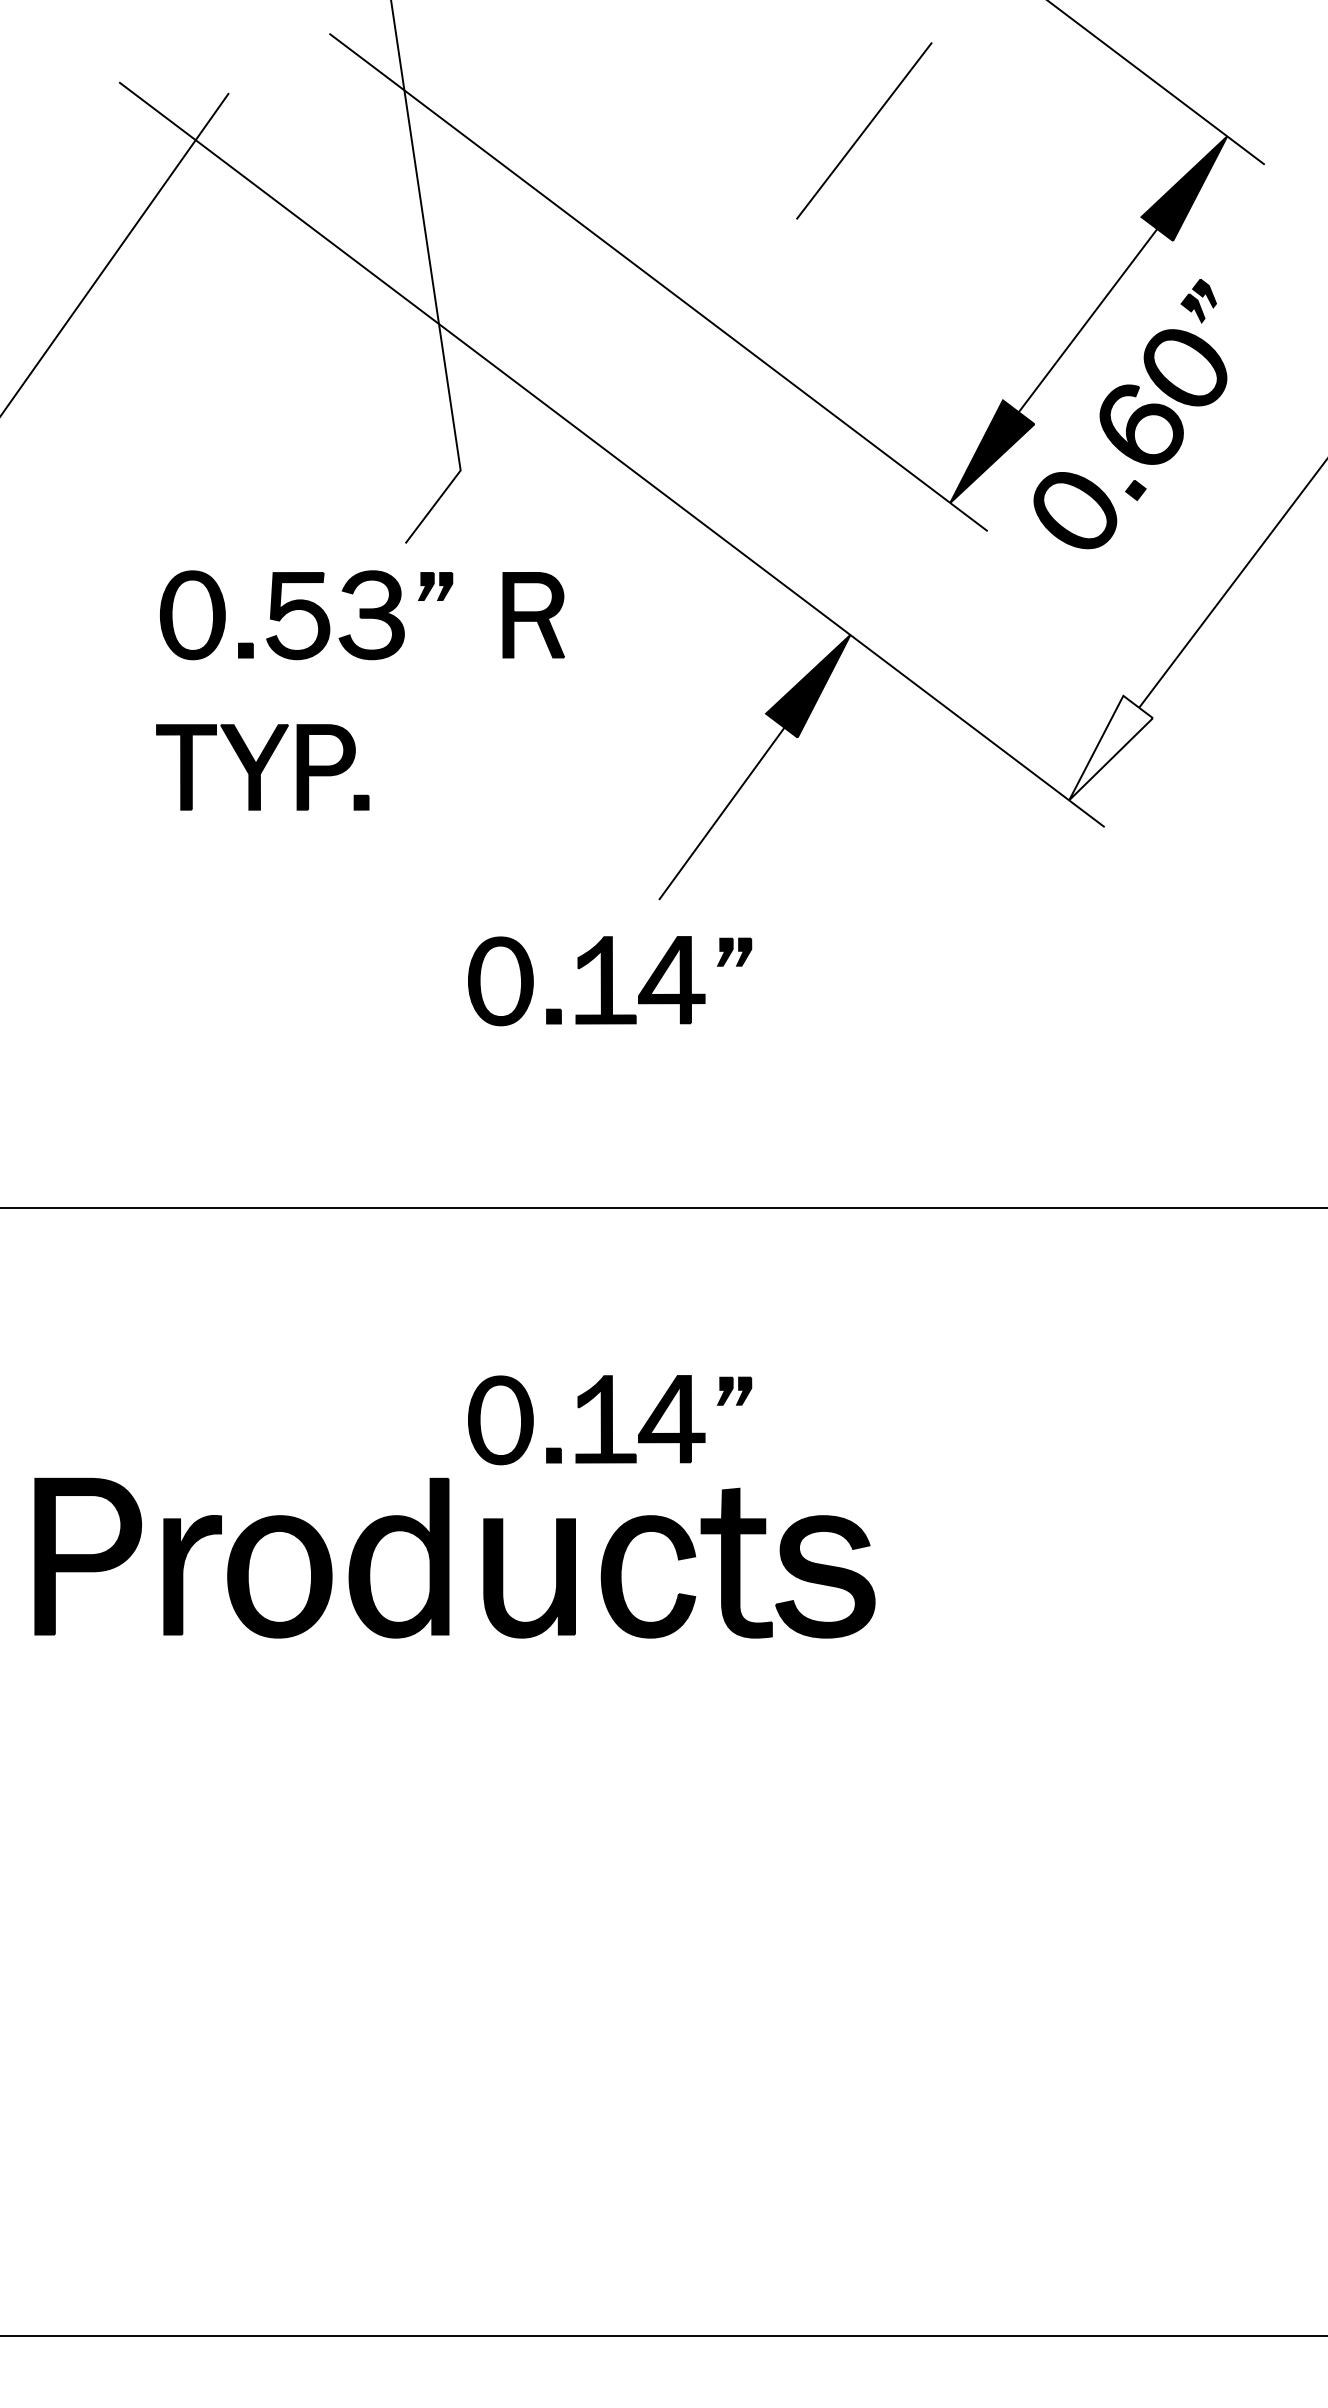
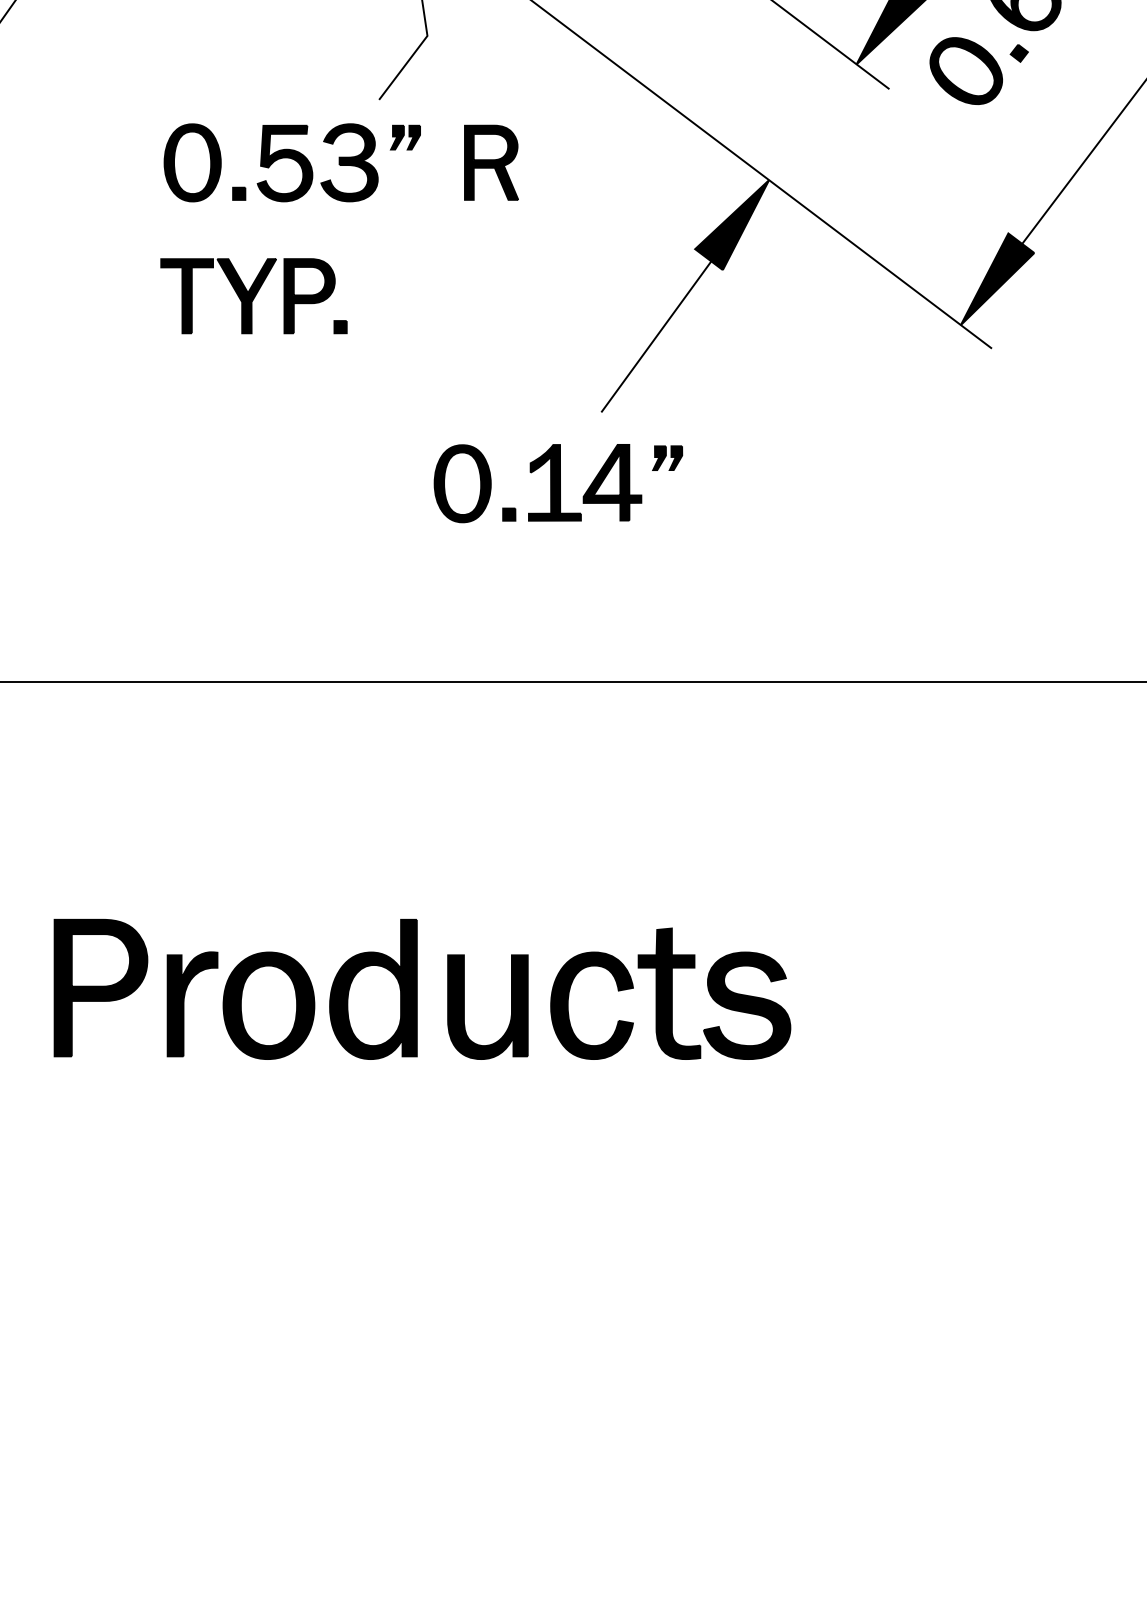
fill: (1110, 747) -> (997, 278), added
part: (610, 1420) -> (558, 868), removed

